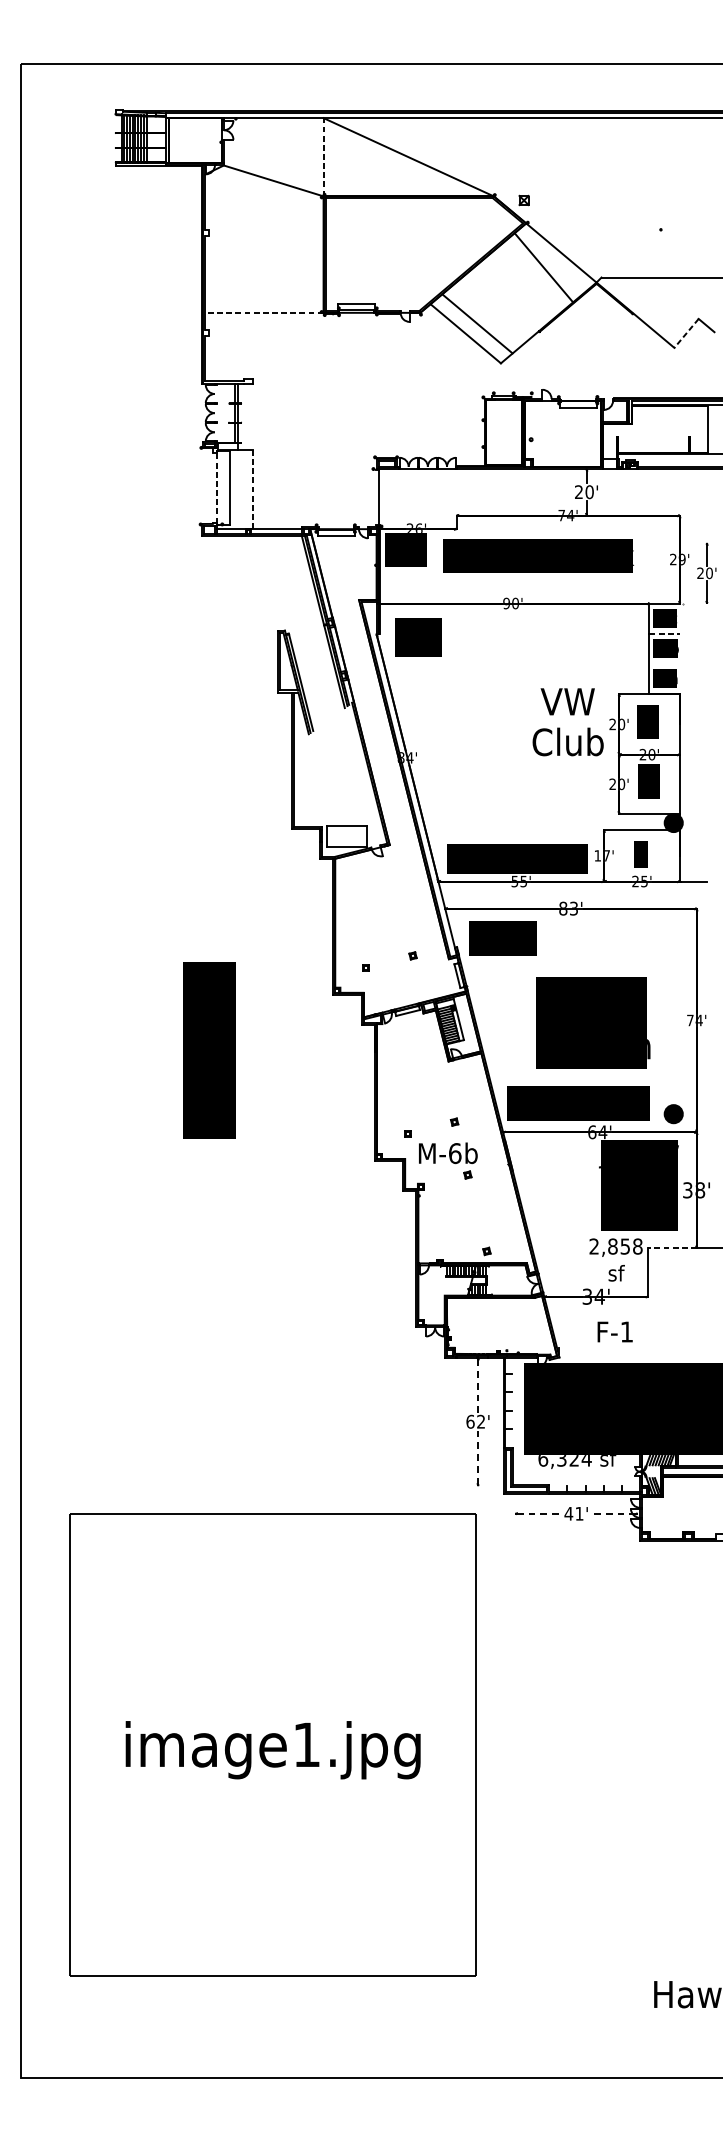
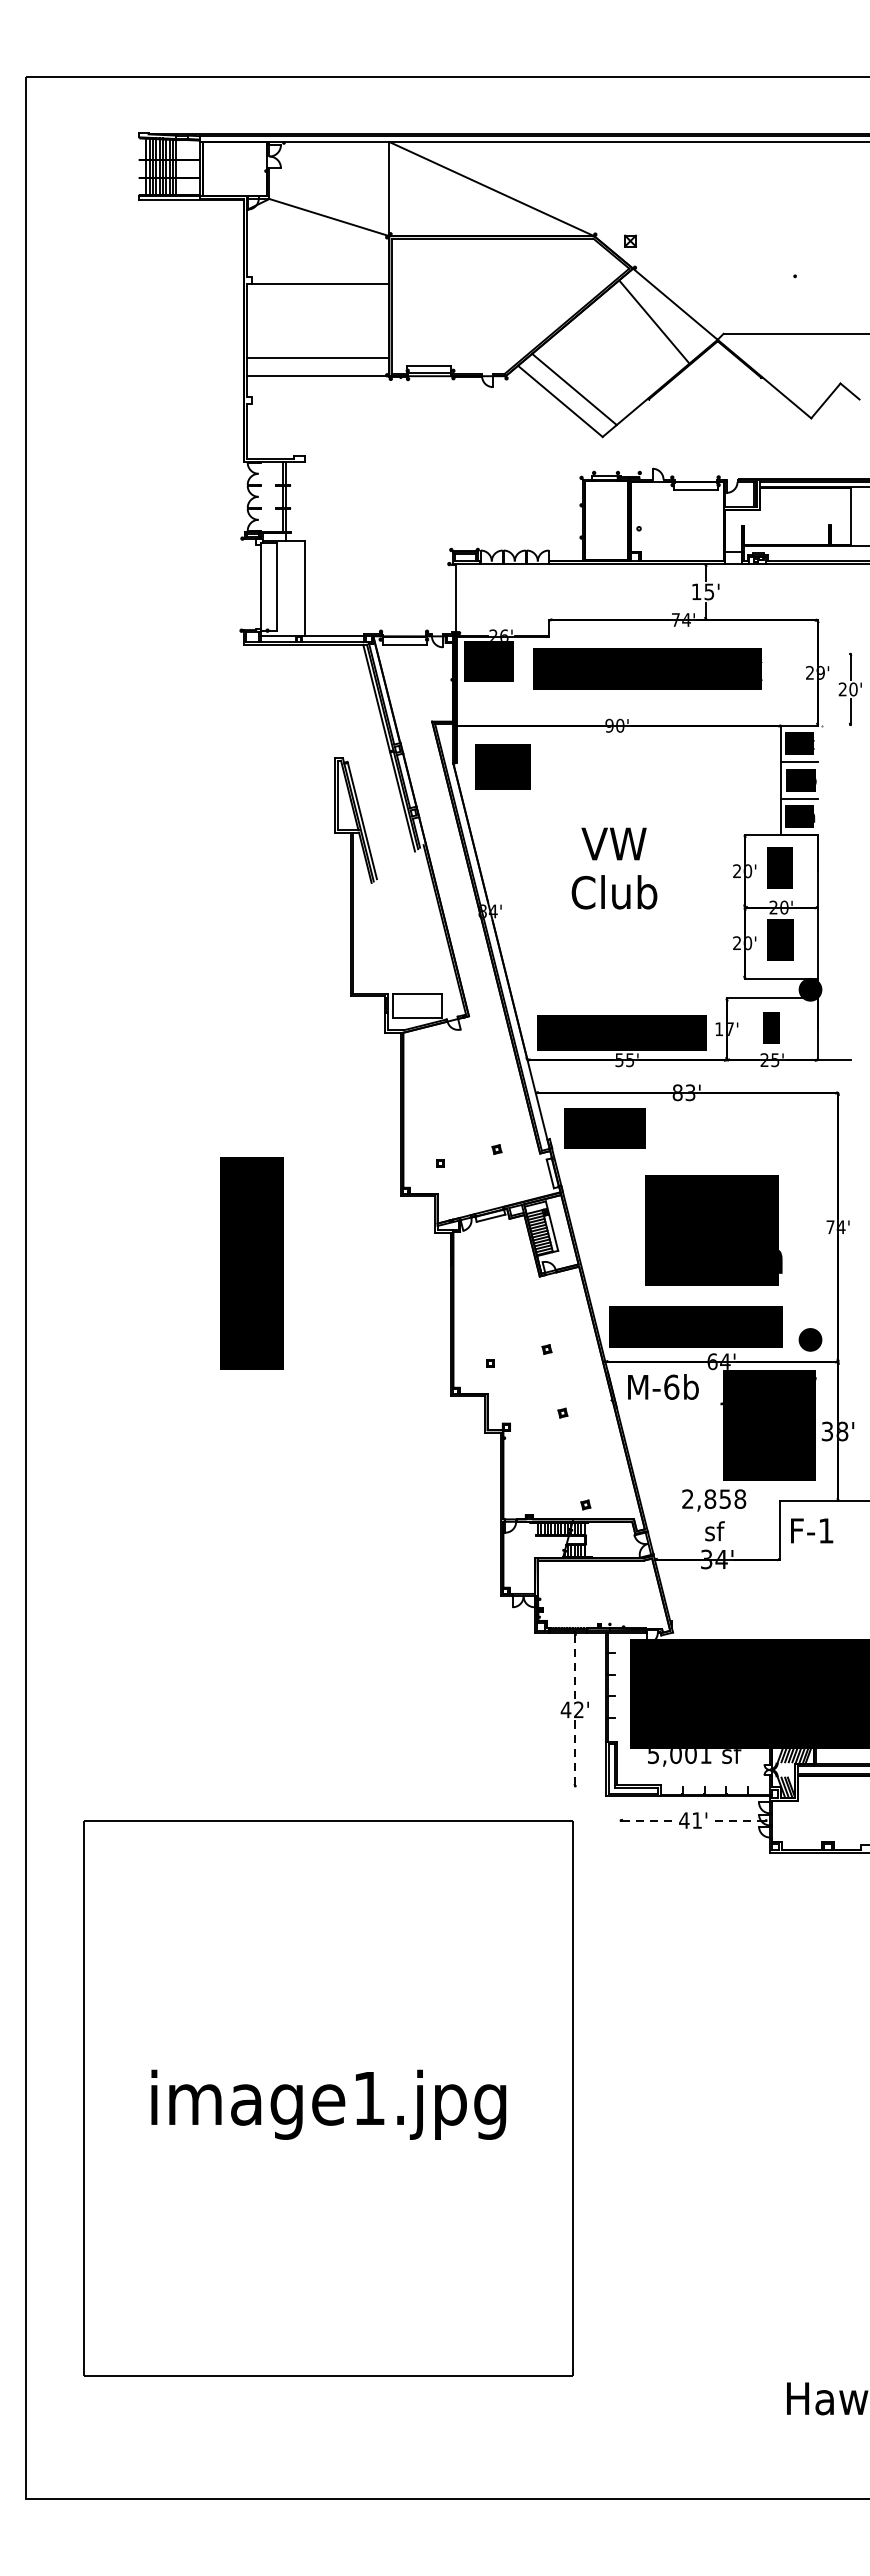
line: (323, 156) -> (389, 188), dashed -> solid
line: (266, 235) -> (320, 283), added
line: (264, 298) -> (318, 358), added
line: (263, 313) -> (317, 376), dashed -> solid
line: (686, 333) -> (825, 400), dashed -> solid
line: (216, 486) -> (260, 585), dashed -> solid
line: (252, 489) -> (304, 588), dashed -> solid
text: (583, 491) -> (702, 591), 20' -> 15'
line: (665, 634) -> (800, 762), dashed -> solid
line: (664, 663) -> (799, 798), added
text: (568, 722) -> (614, 868), moved
text: (448, 1152) -> (663, 1386), moved
line: (672, 1248) -> (808, 1501), dashed -> solid
text: (616, 1260) -> (714, 1515), moved
text: (615, 1331) -> (812, 1530), moved
text: (470, 1421) -> (565, 1709), 62' -> 42'
text: (564, 1460) -> (679, 1756), 6,324 -> 5,001

